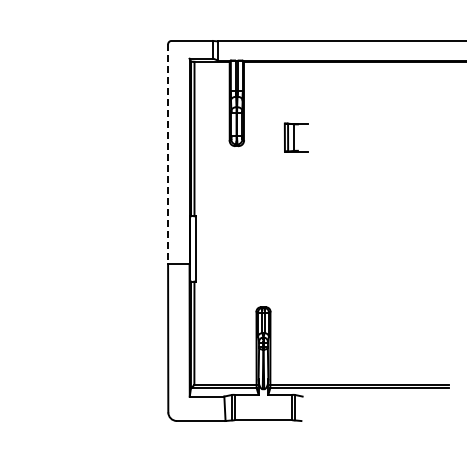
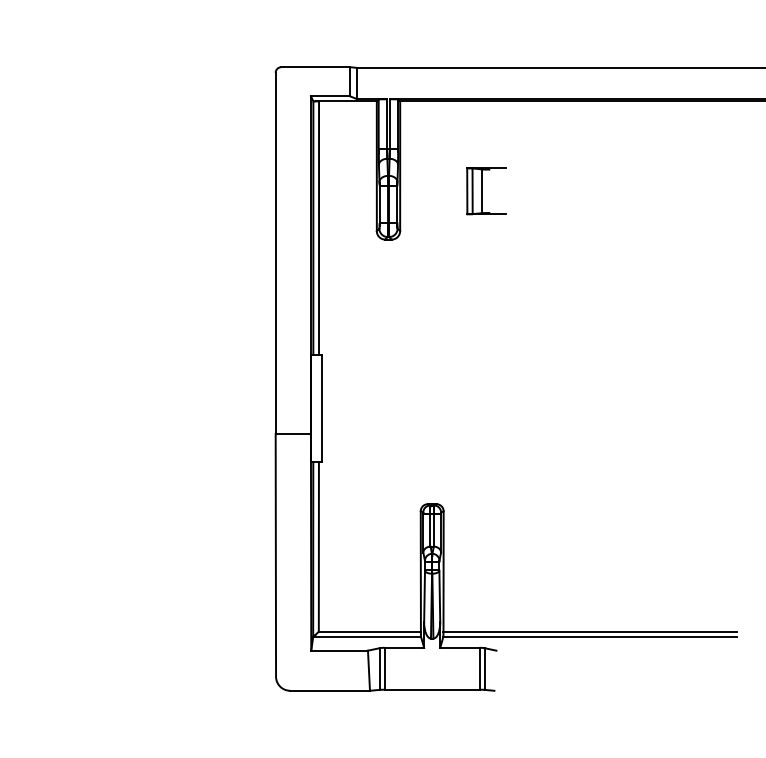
part: (295, 137) -> (484, 191), moved
line: (168, 154) -> (276, 253), dashed -> solid

